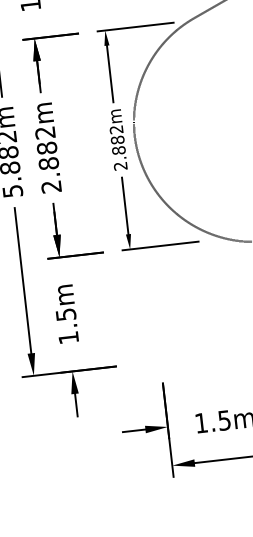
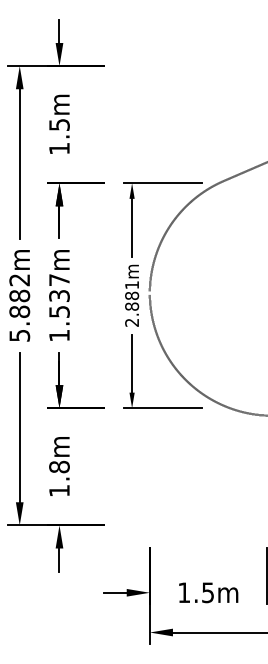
text: (116, 130) -> (131, 285), 2.882m -> 2.881m
text: (48, 159) -> (59, 307), 2.882m -> 1.537m
text: (66, 314) -> (59, 466), 1.5m -> 1.8m

